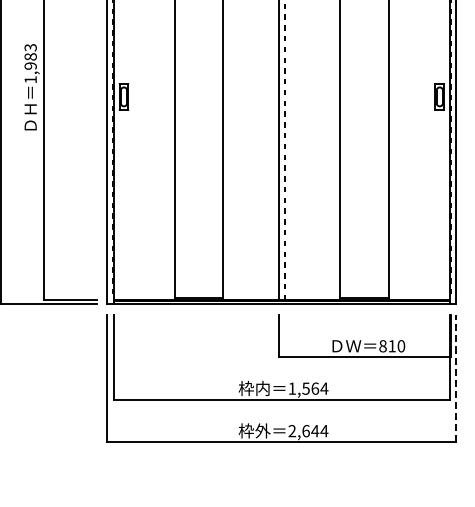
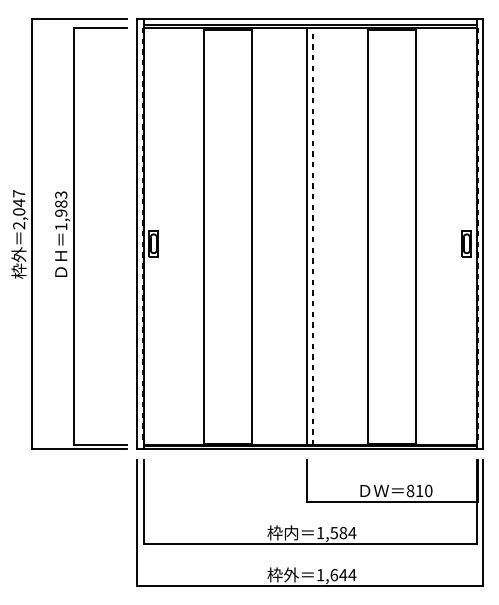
line: (456, 378) -> (483, 522), dashed -> solid
text: (315, 388) -> (343, 532), 1,564 -> 1,584
text: (292, 431) -> (320, 575), 2,644 -> 1,644

